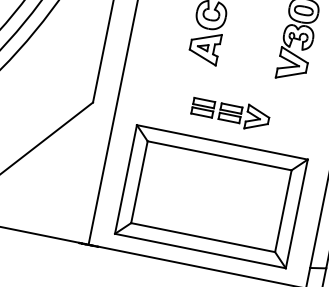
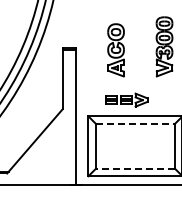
part: (230, 112) -> (126, 99), moved
line: (219, 155) -> (135, 123), solid -> dashed
line: (203, 237) -> (135, 168), solid -> dashed

